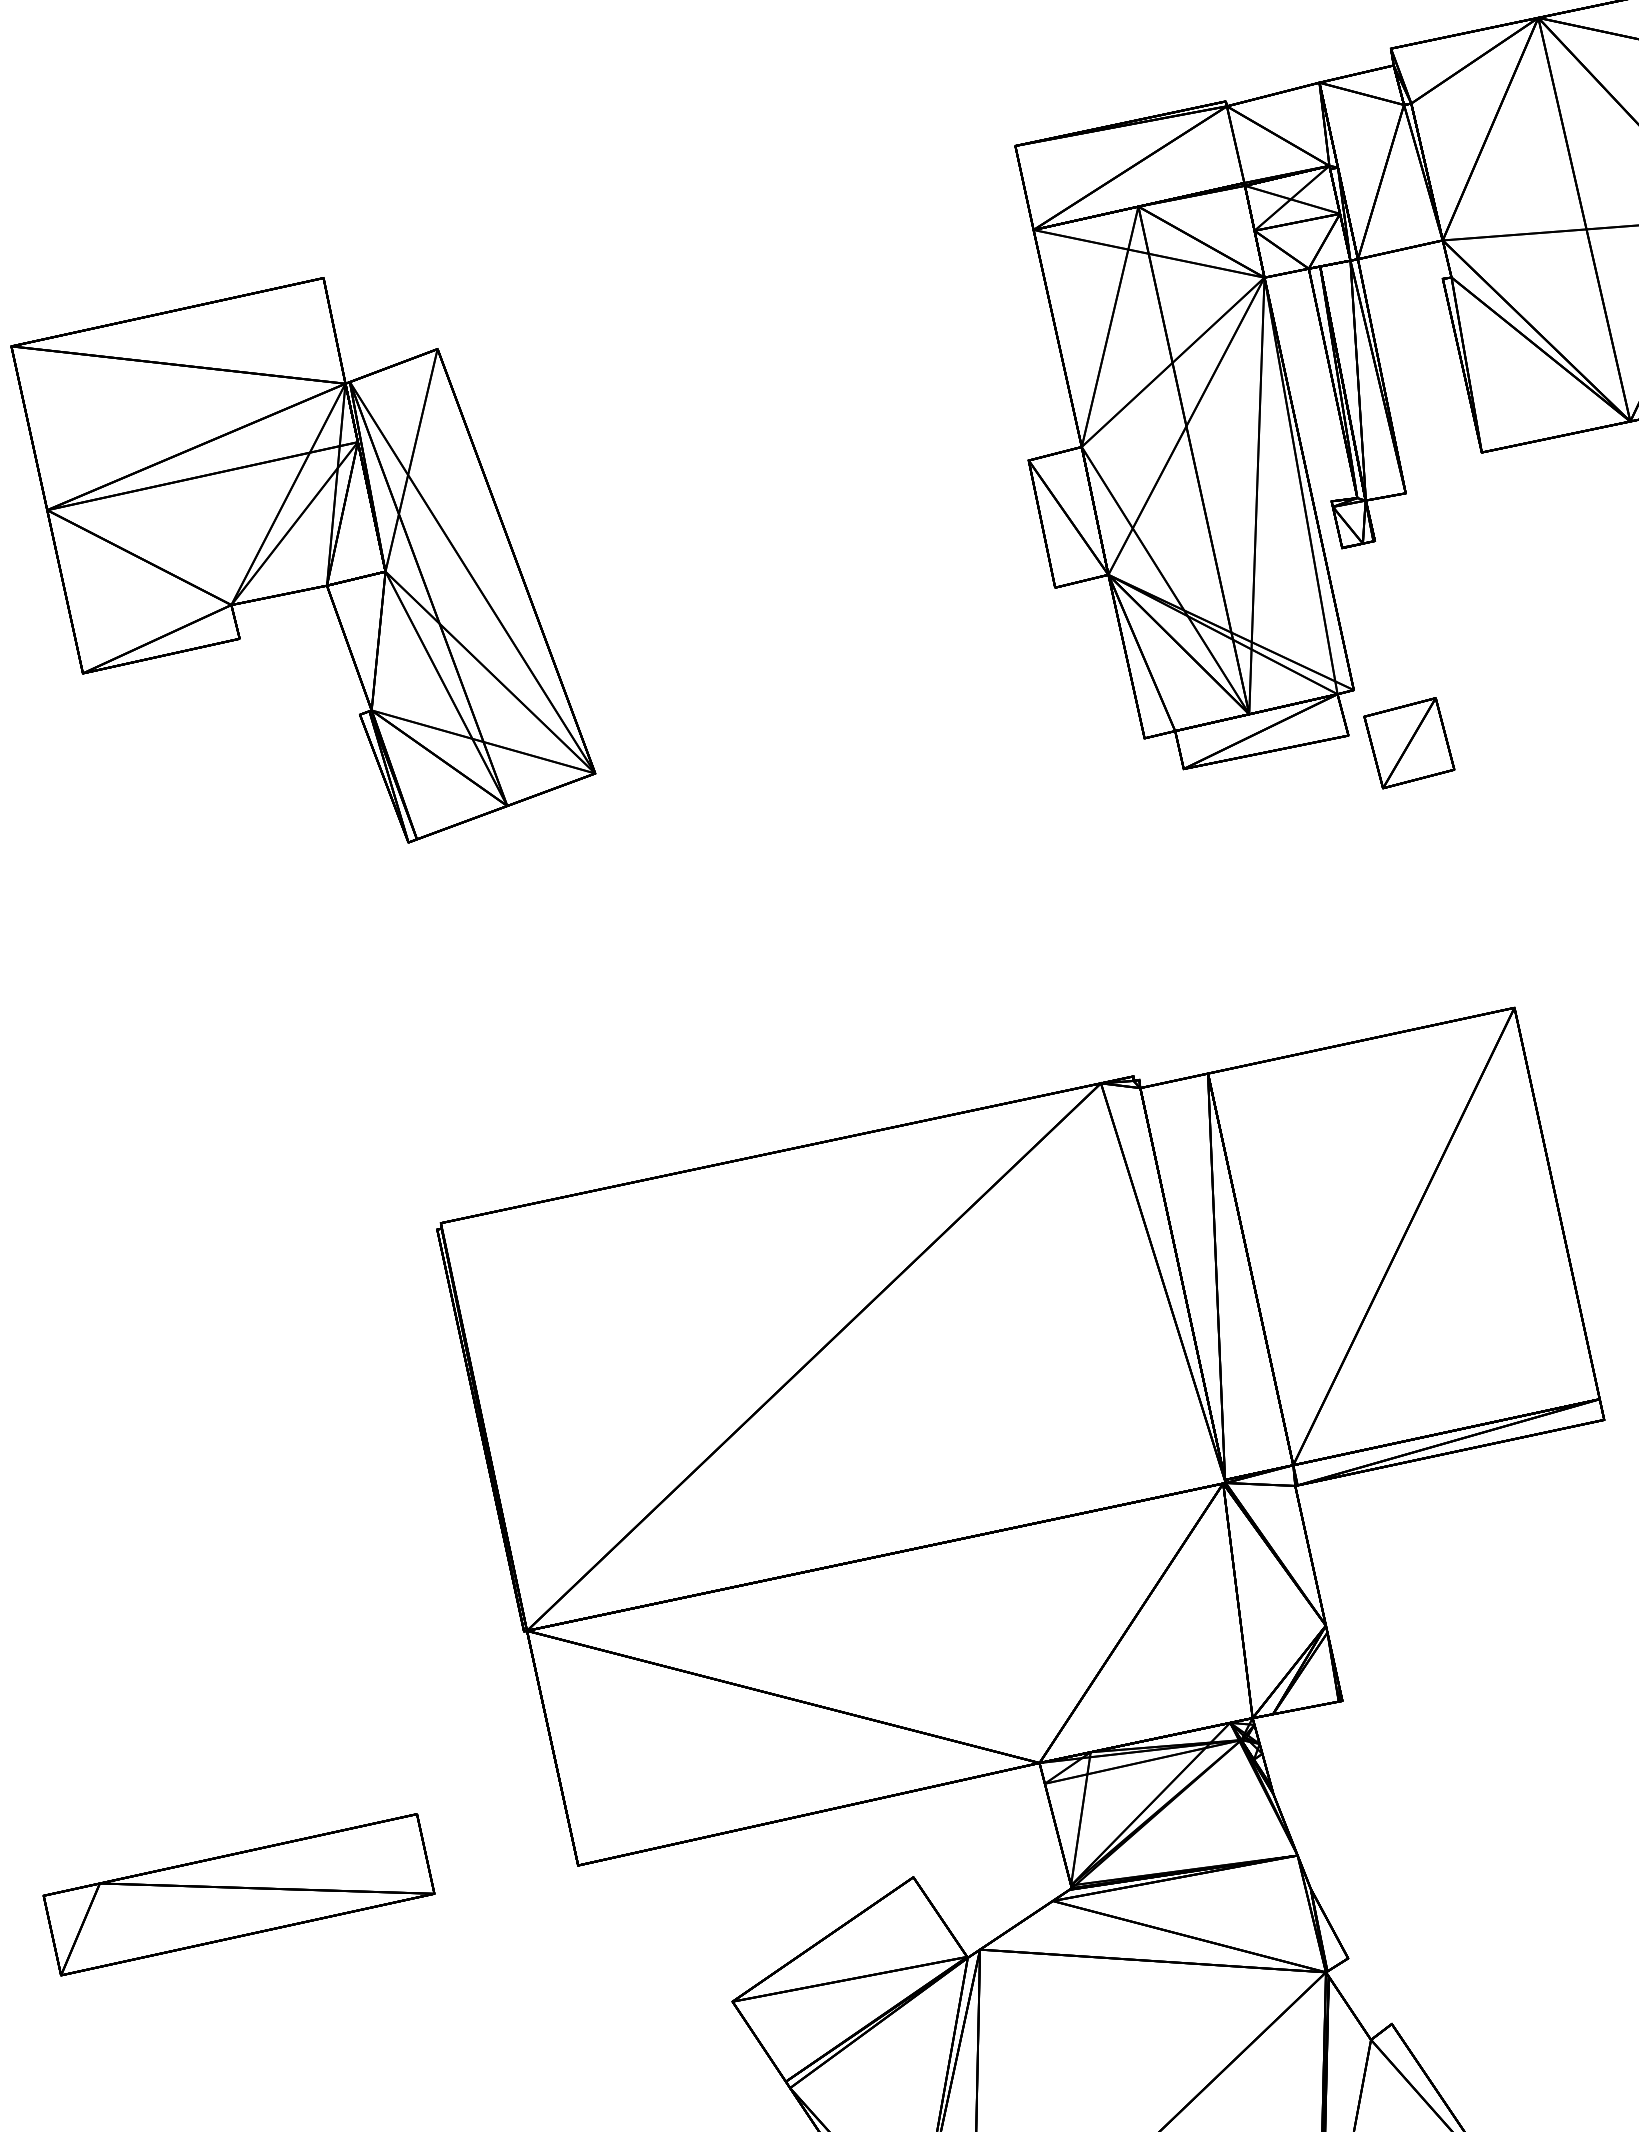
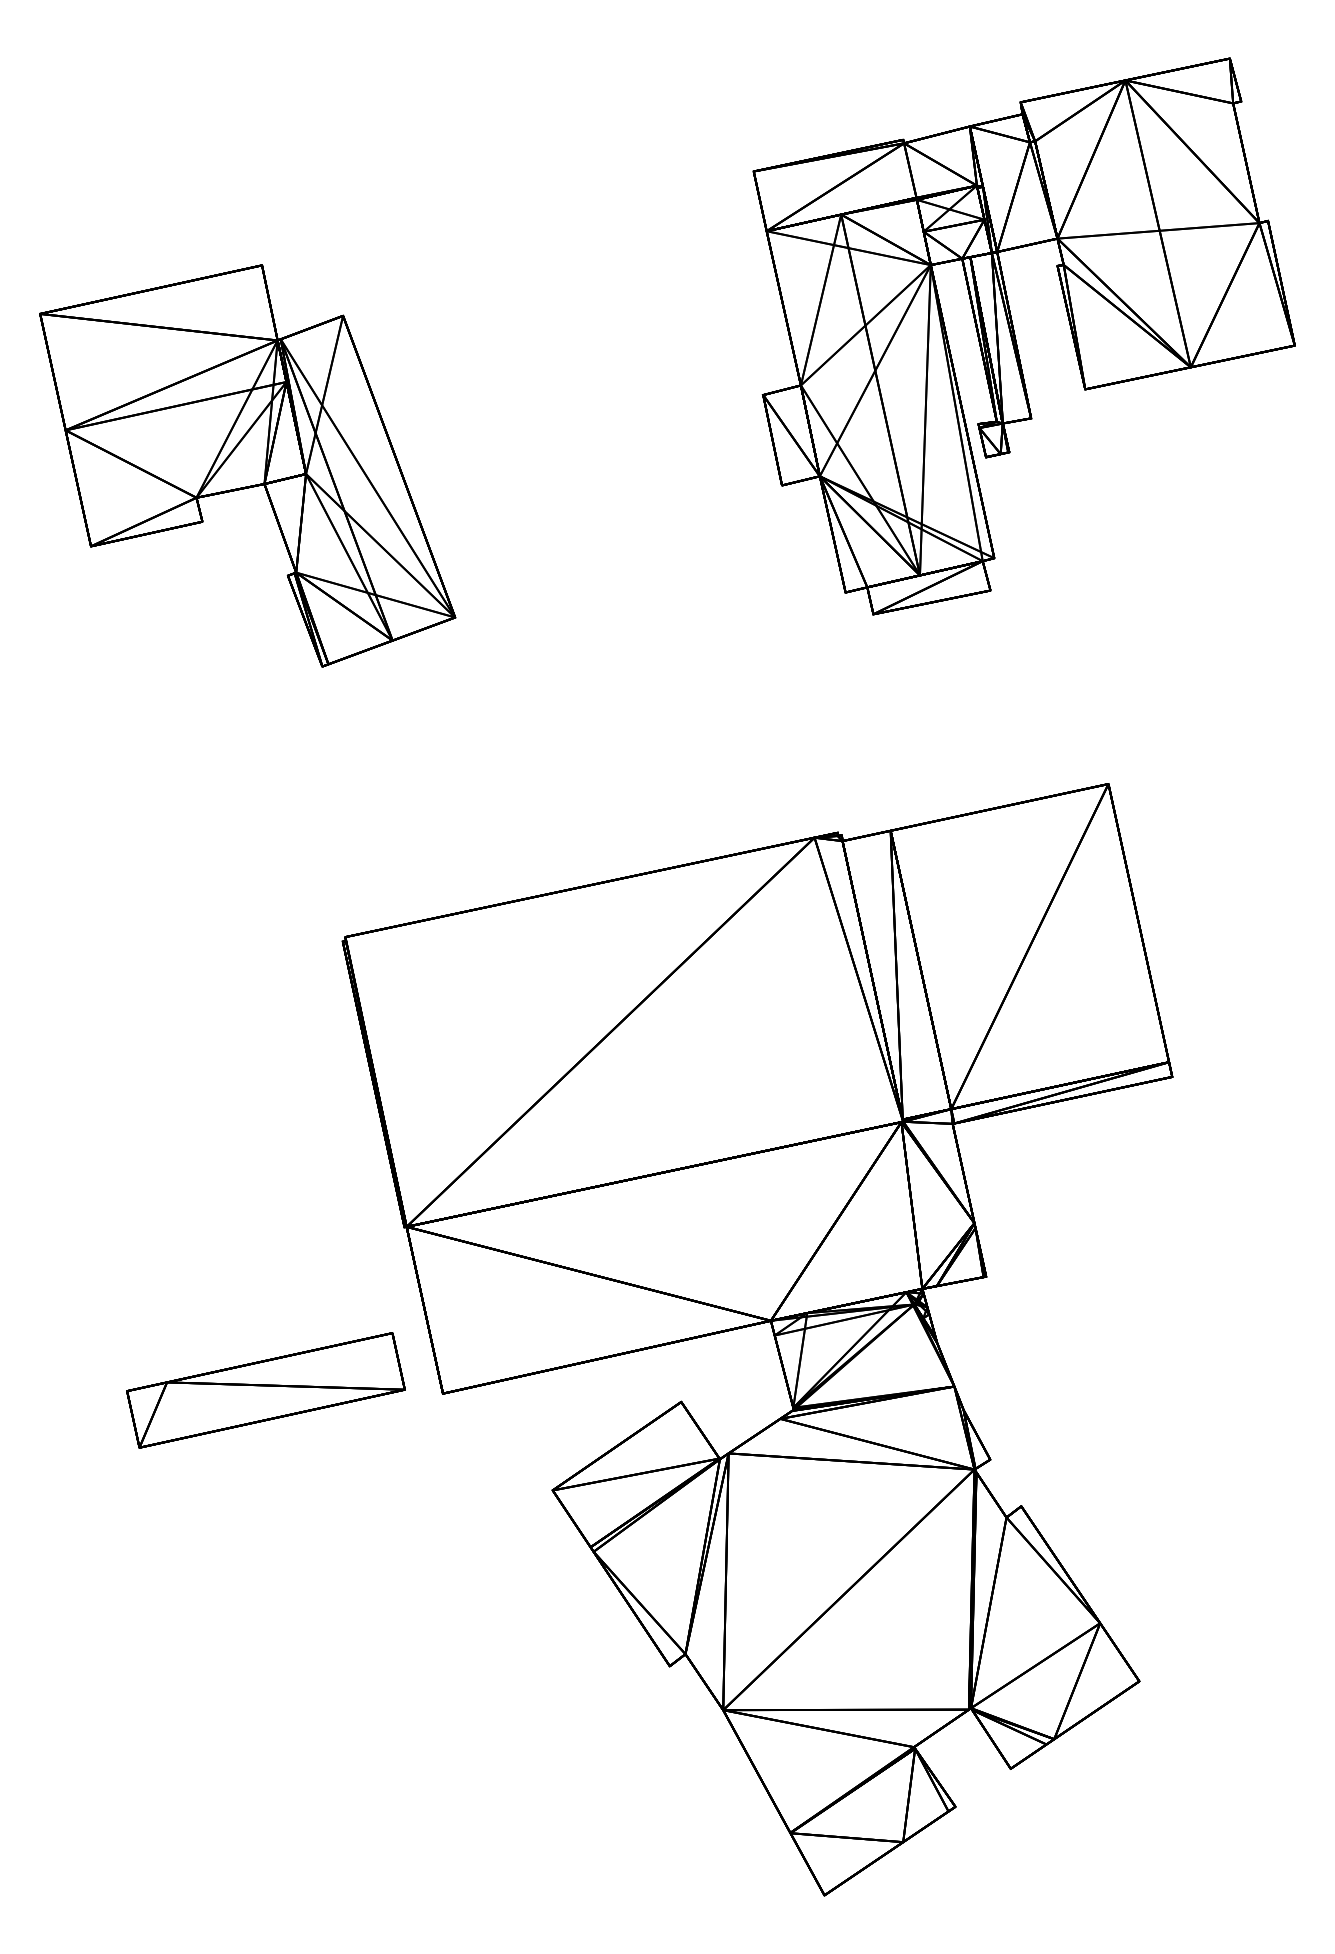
part: (1409, 743) -> (1033, 596), removed
part: (238, 1894) -> (265, 1390), moved

